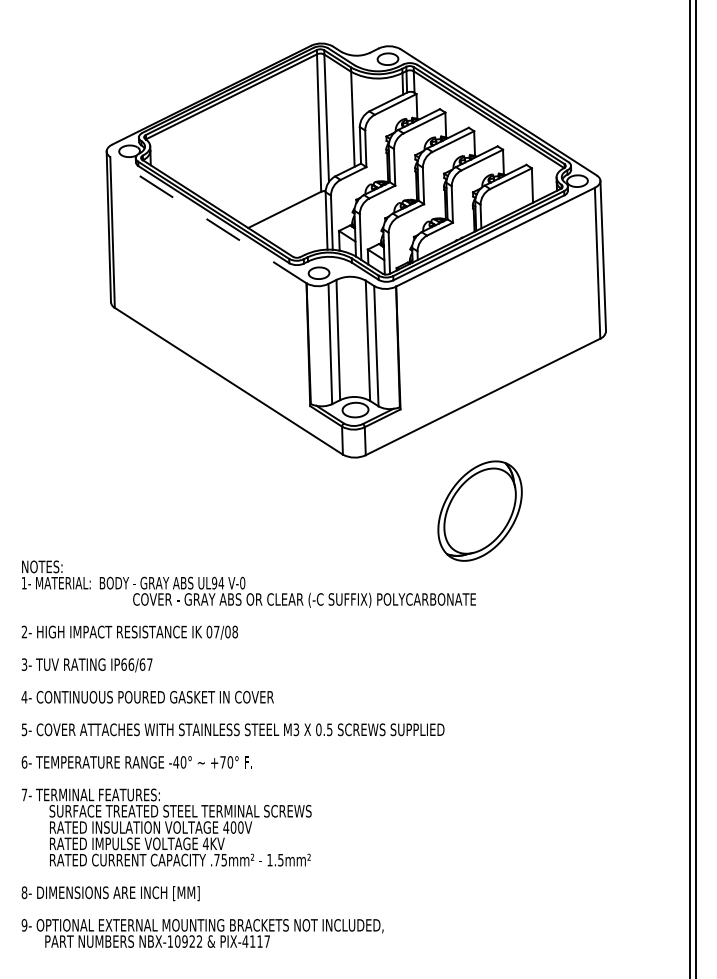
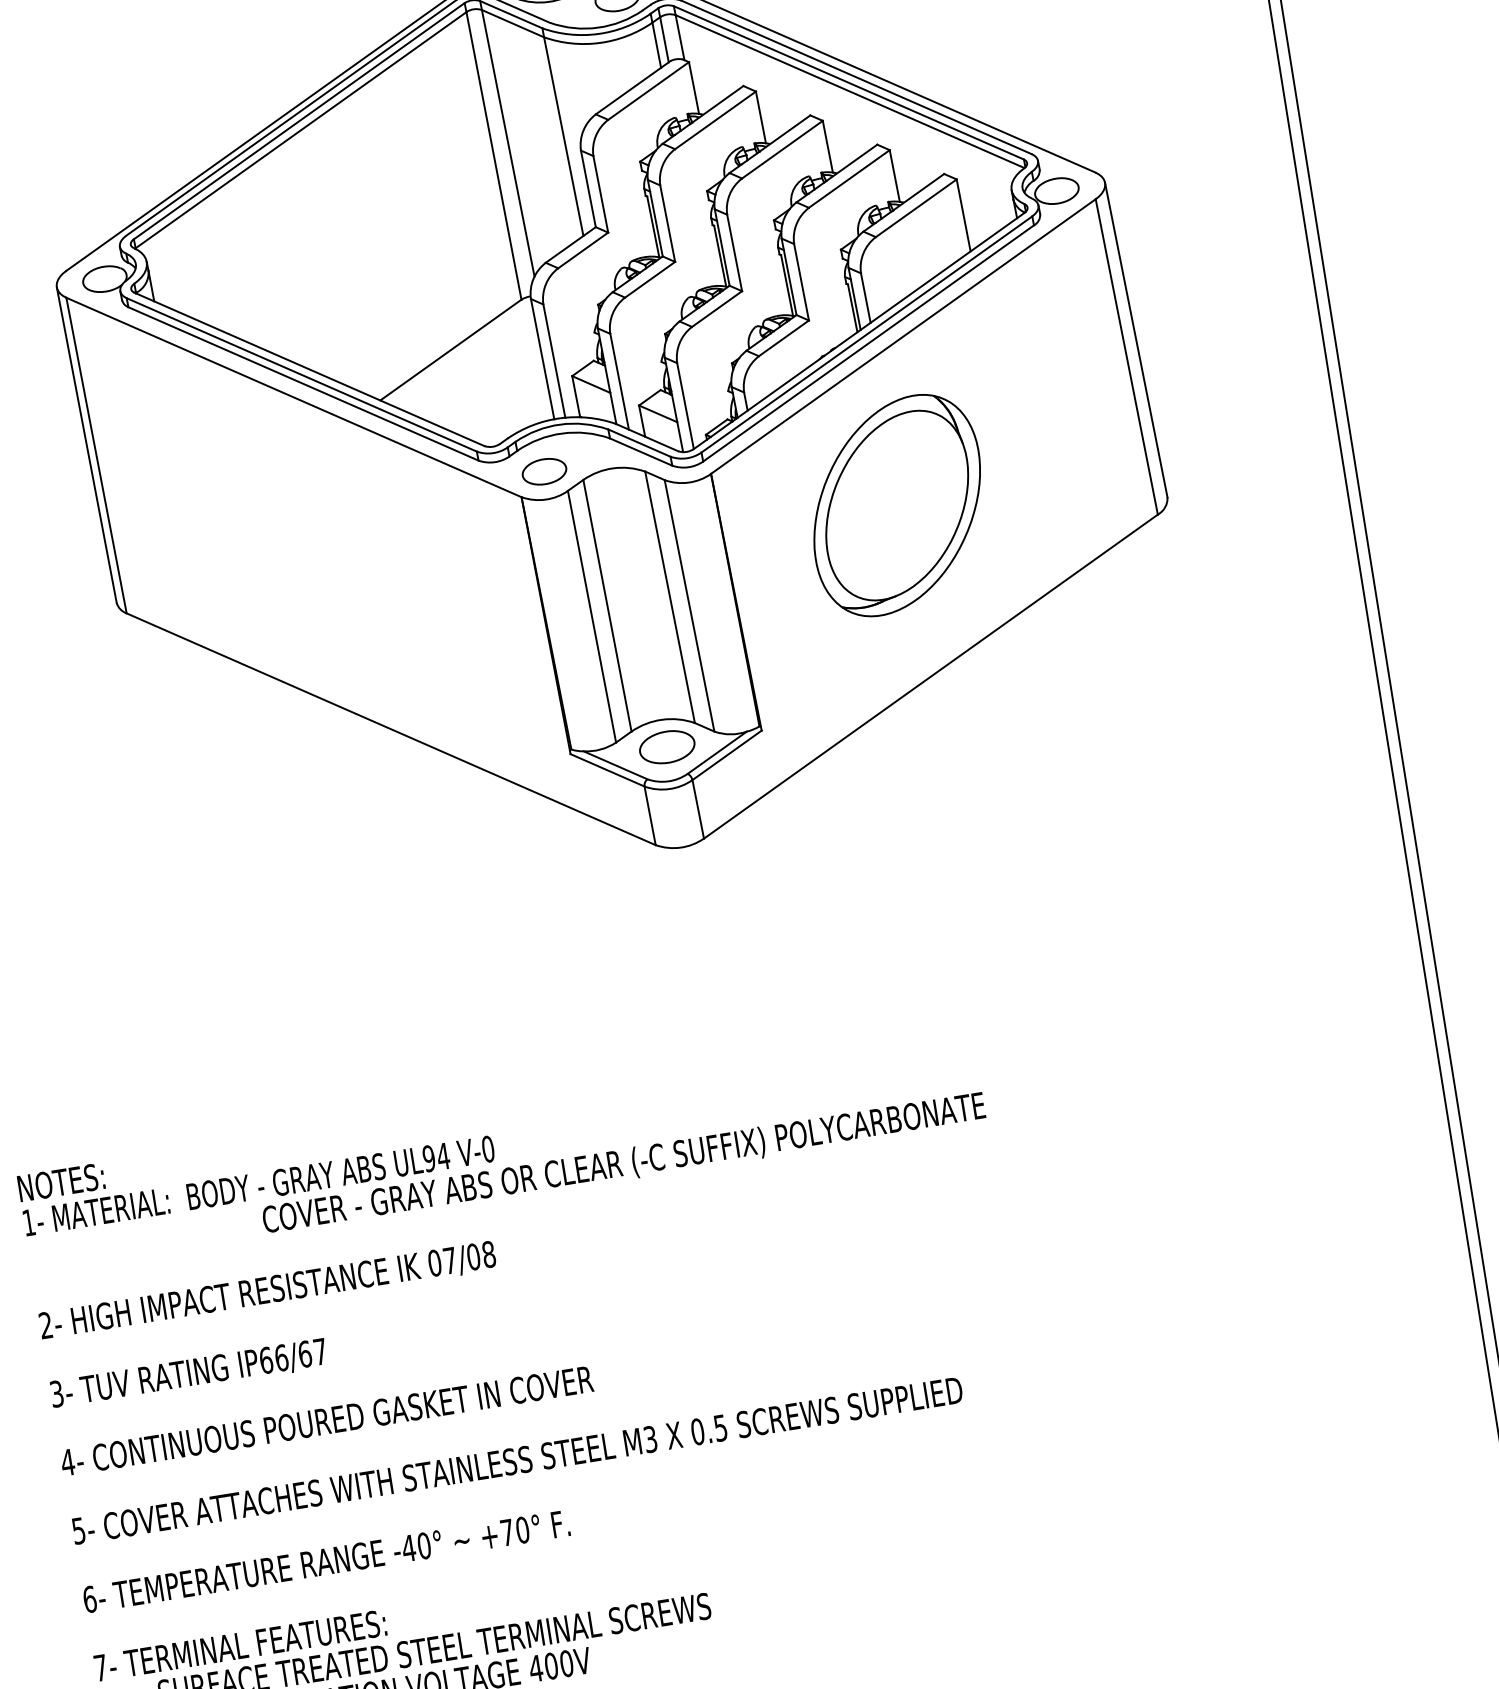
line: (208, 220) -> (294, 398), dashed -> solid
part: (479, 510) -> (895, 504), moved

